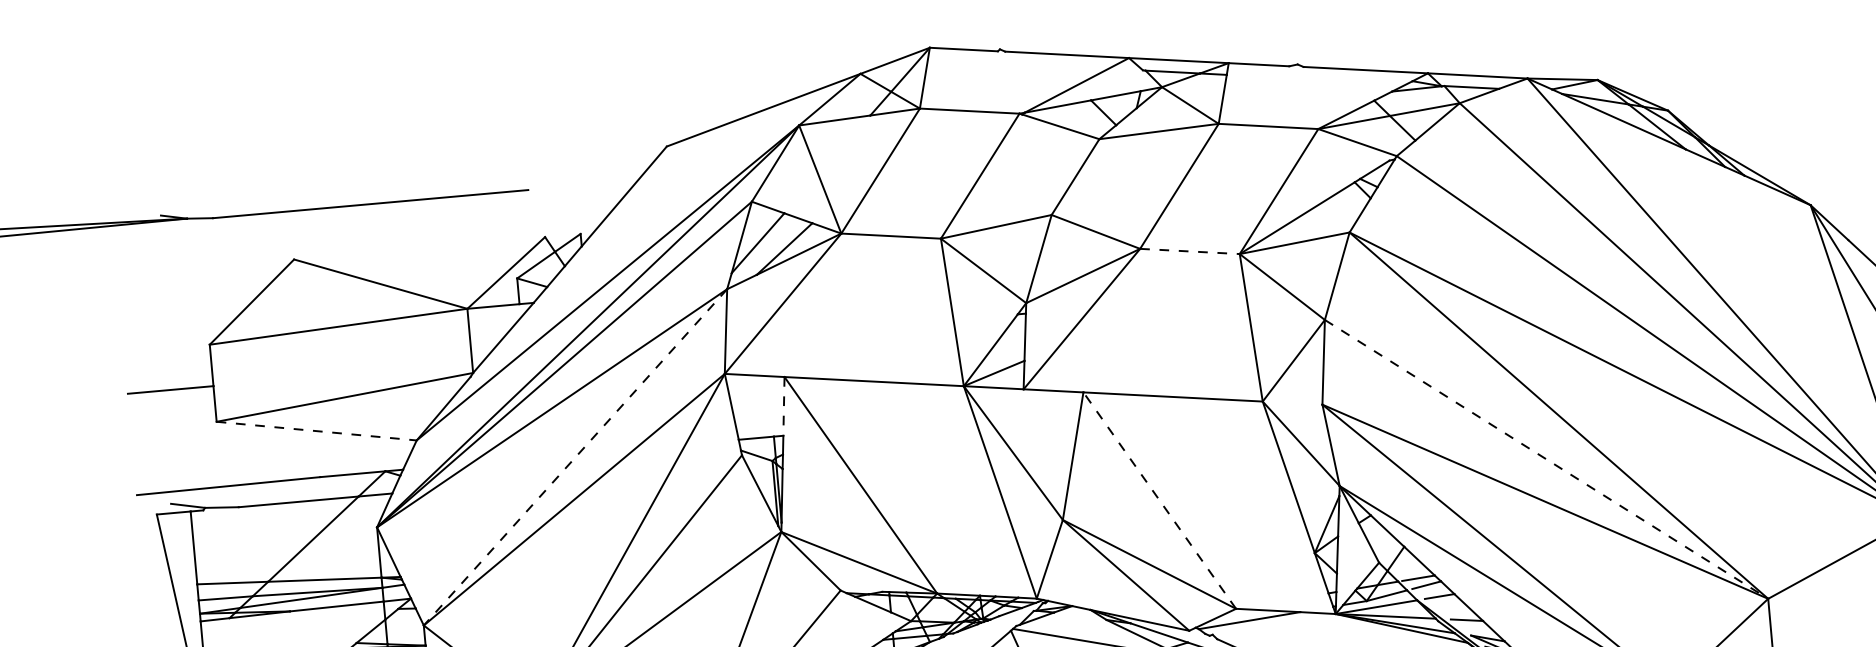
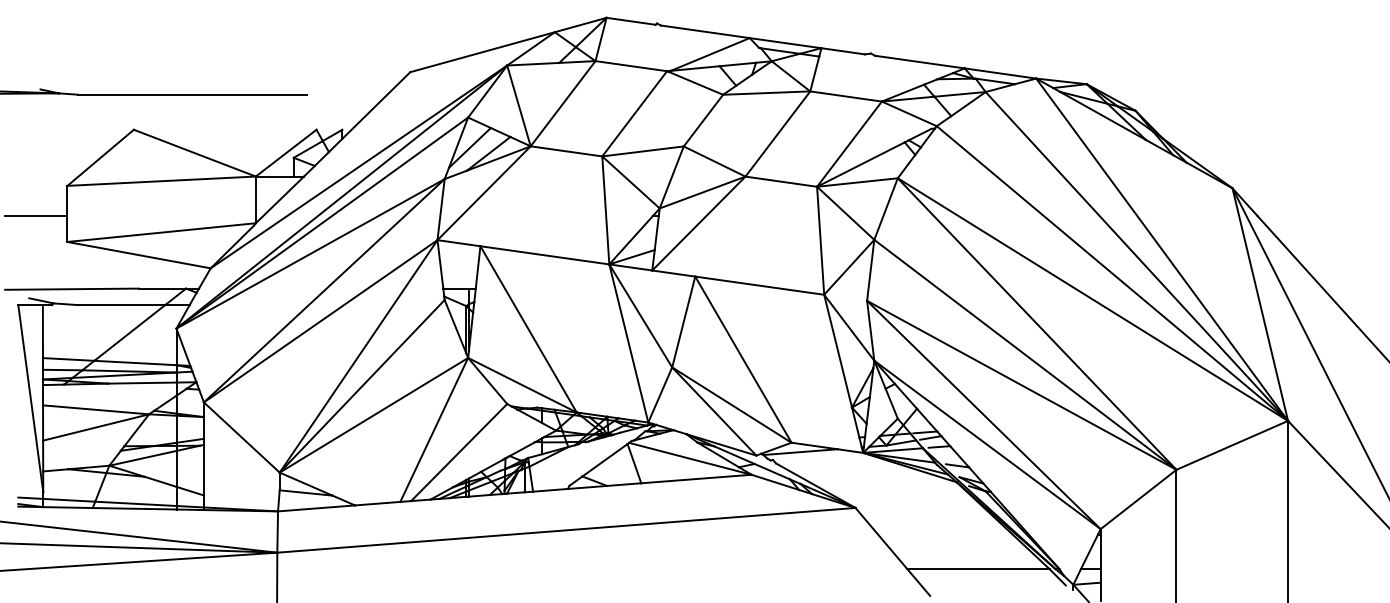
line: (1190, 251) -> (781, 181), dashed -> solid
line: (784, 406) -> (478, 267), dashed -> solid
line: (317, 431) -> (139, 255), dashed -> solid
line: (574, 458) -> (323, 291), dashed -> solid
line: (1546, 458) -> (1025, 354), dashed -> solid
line: (1159, 500) -> (743, 359), dashed -> solid

